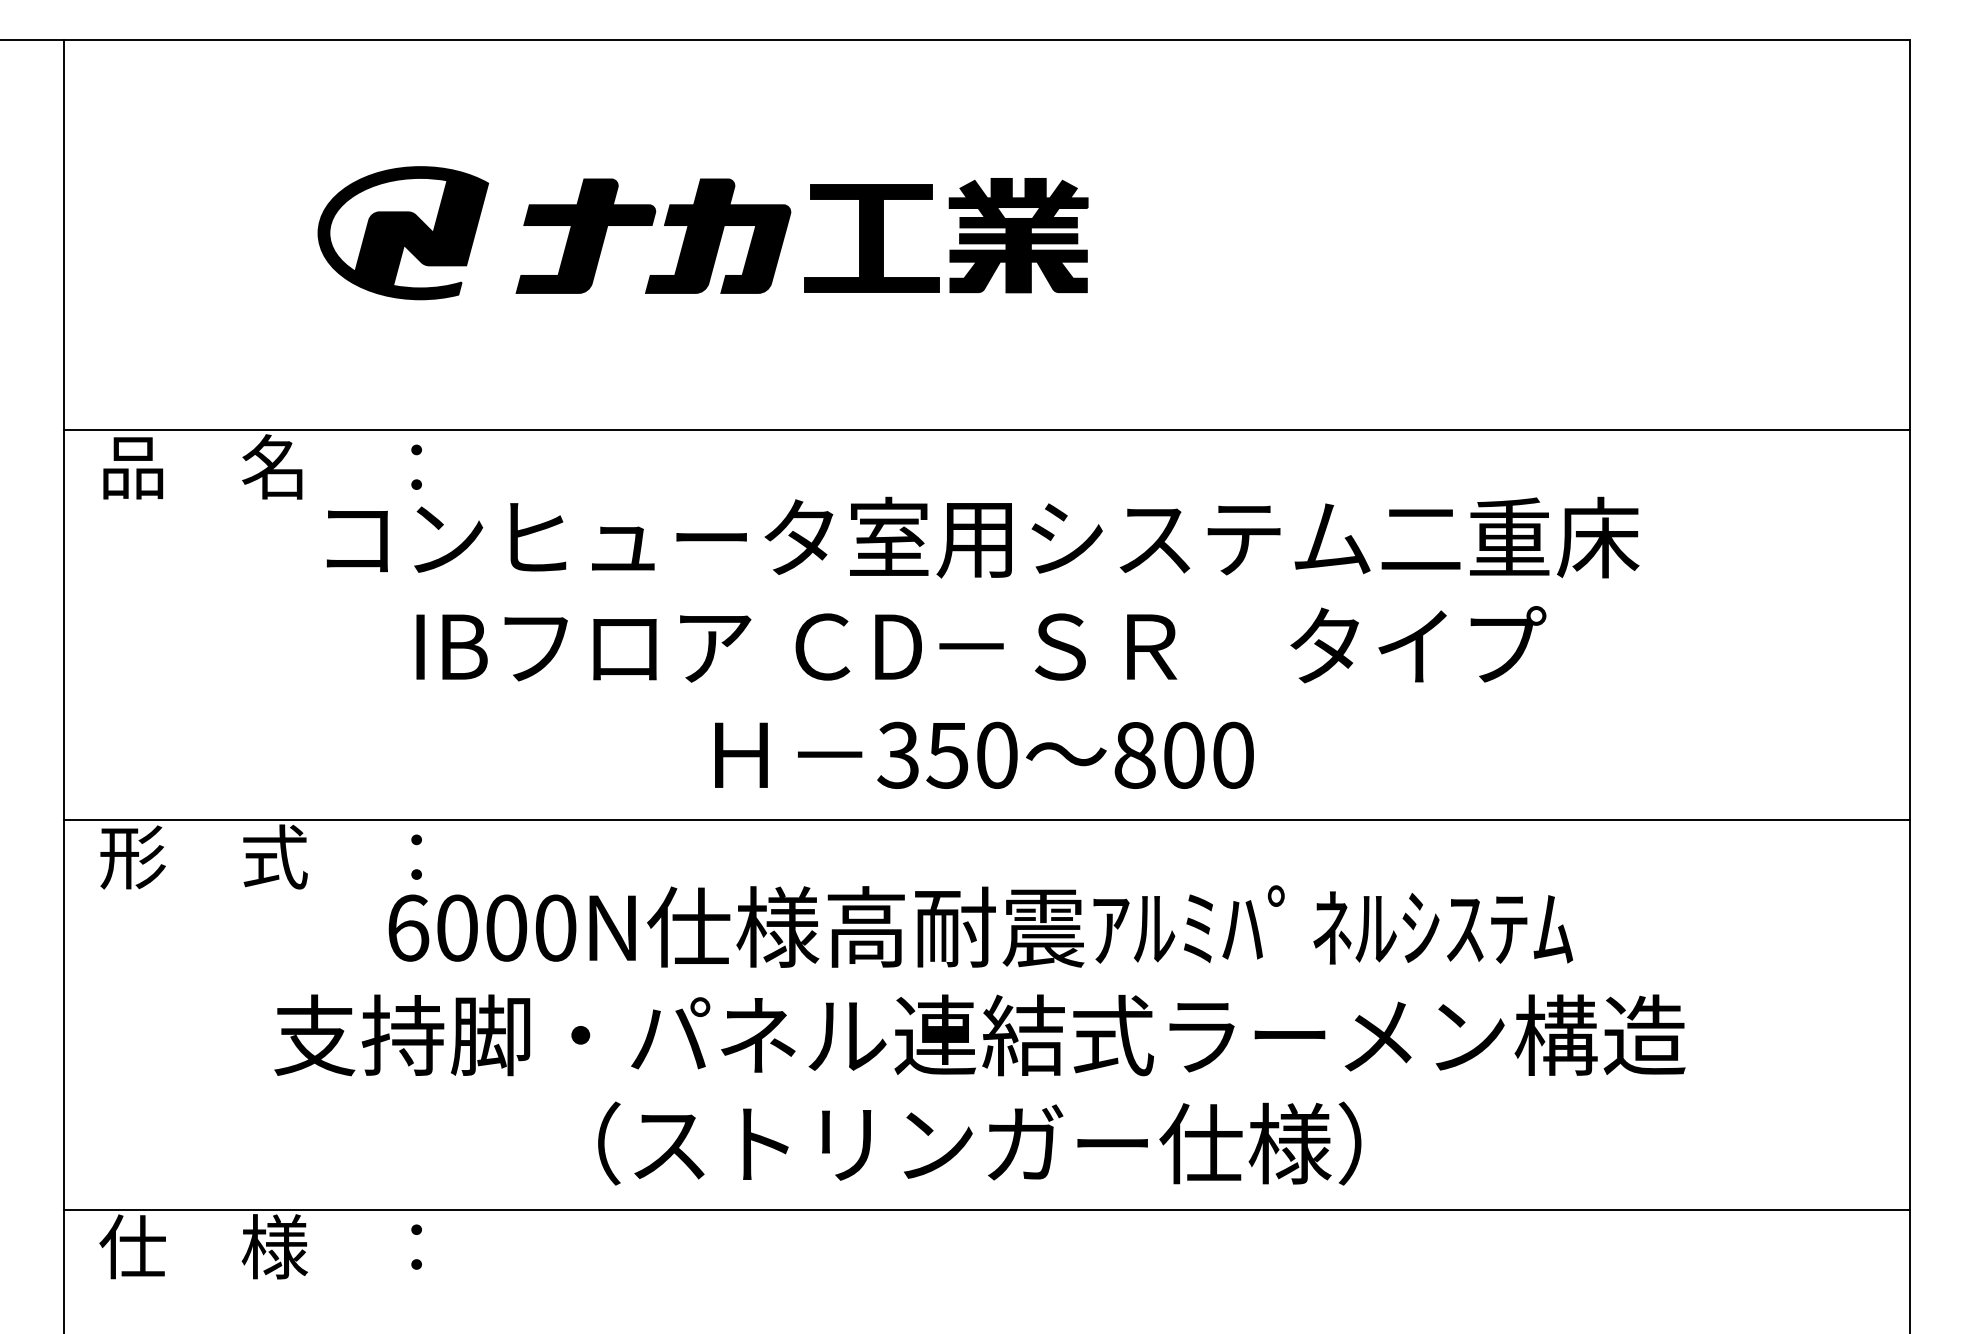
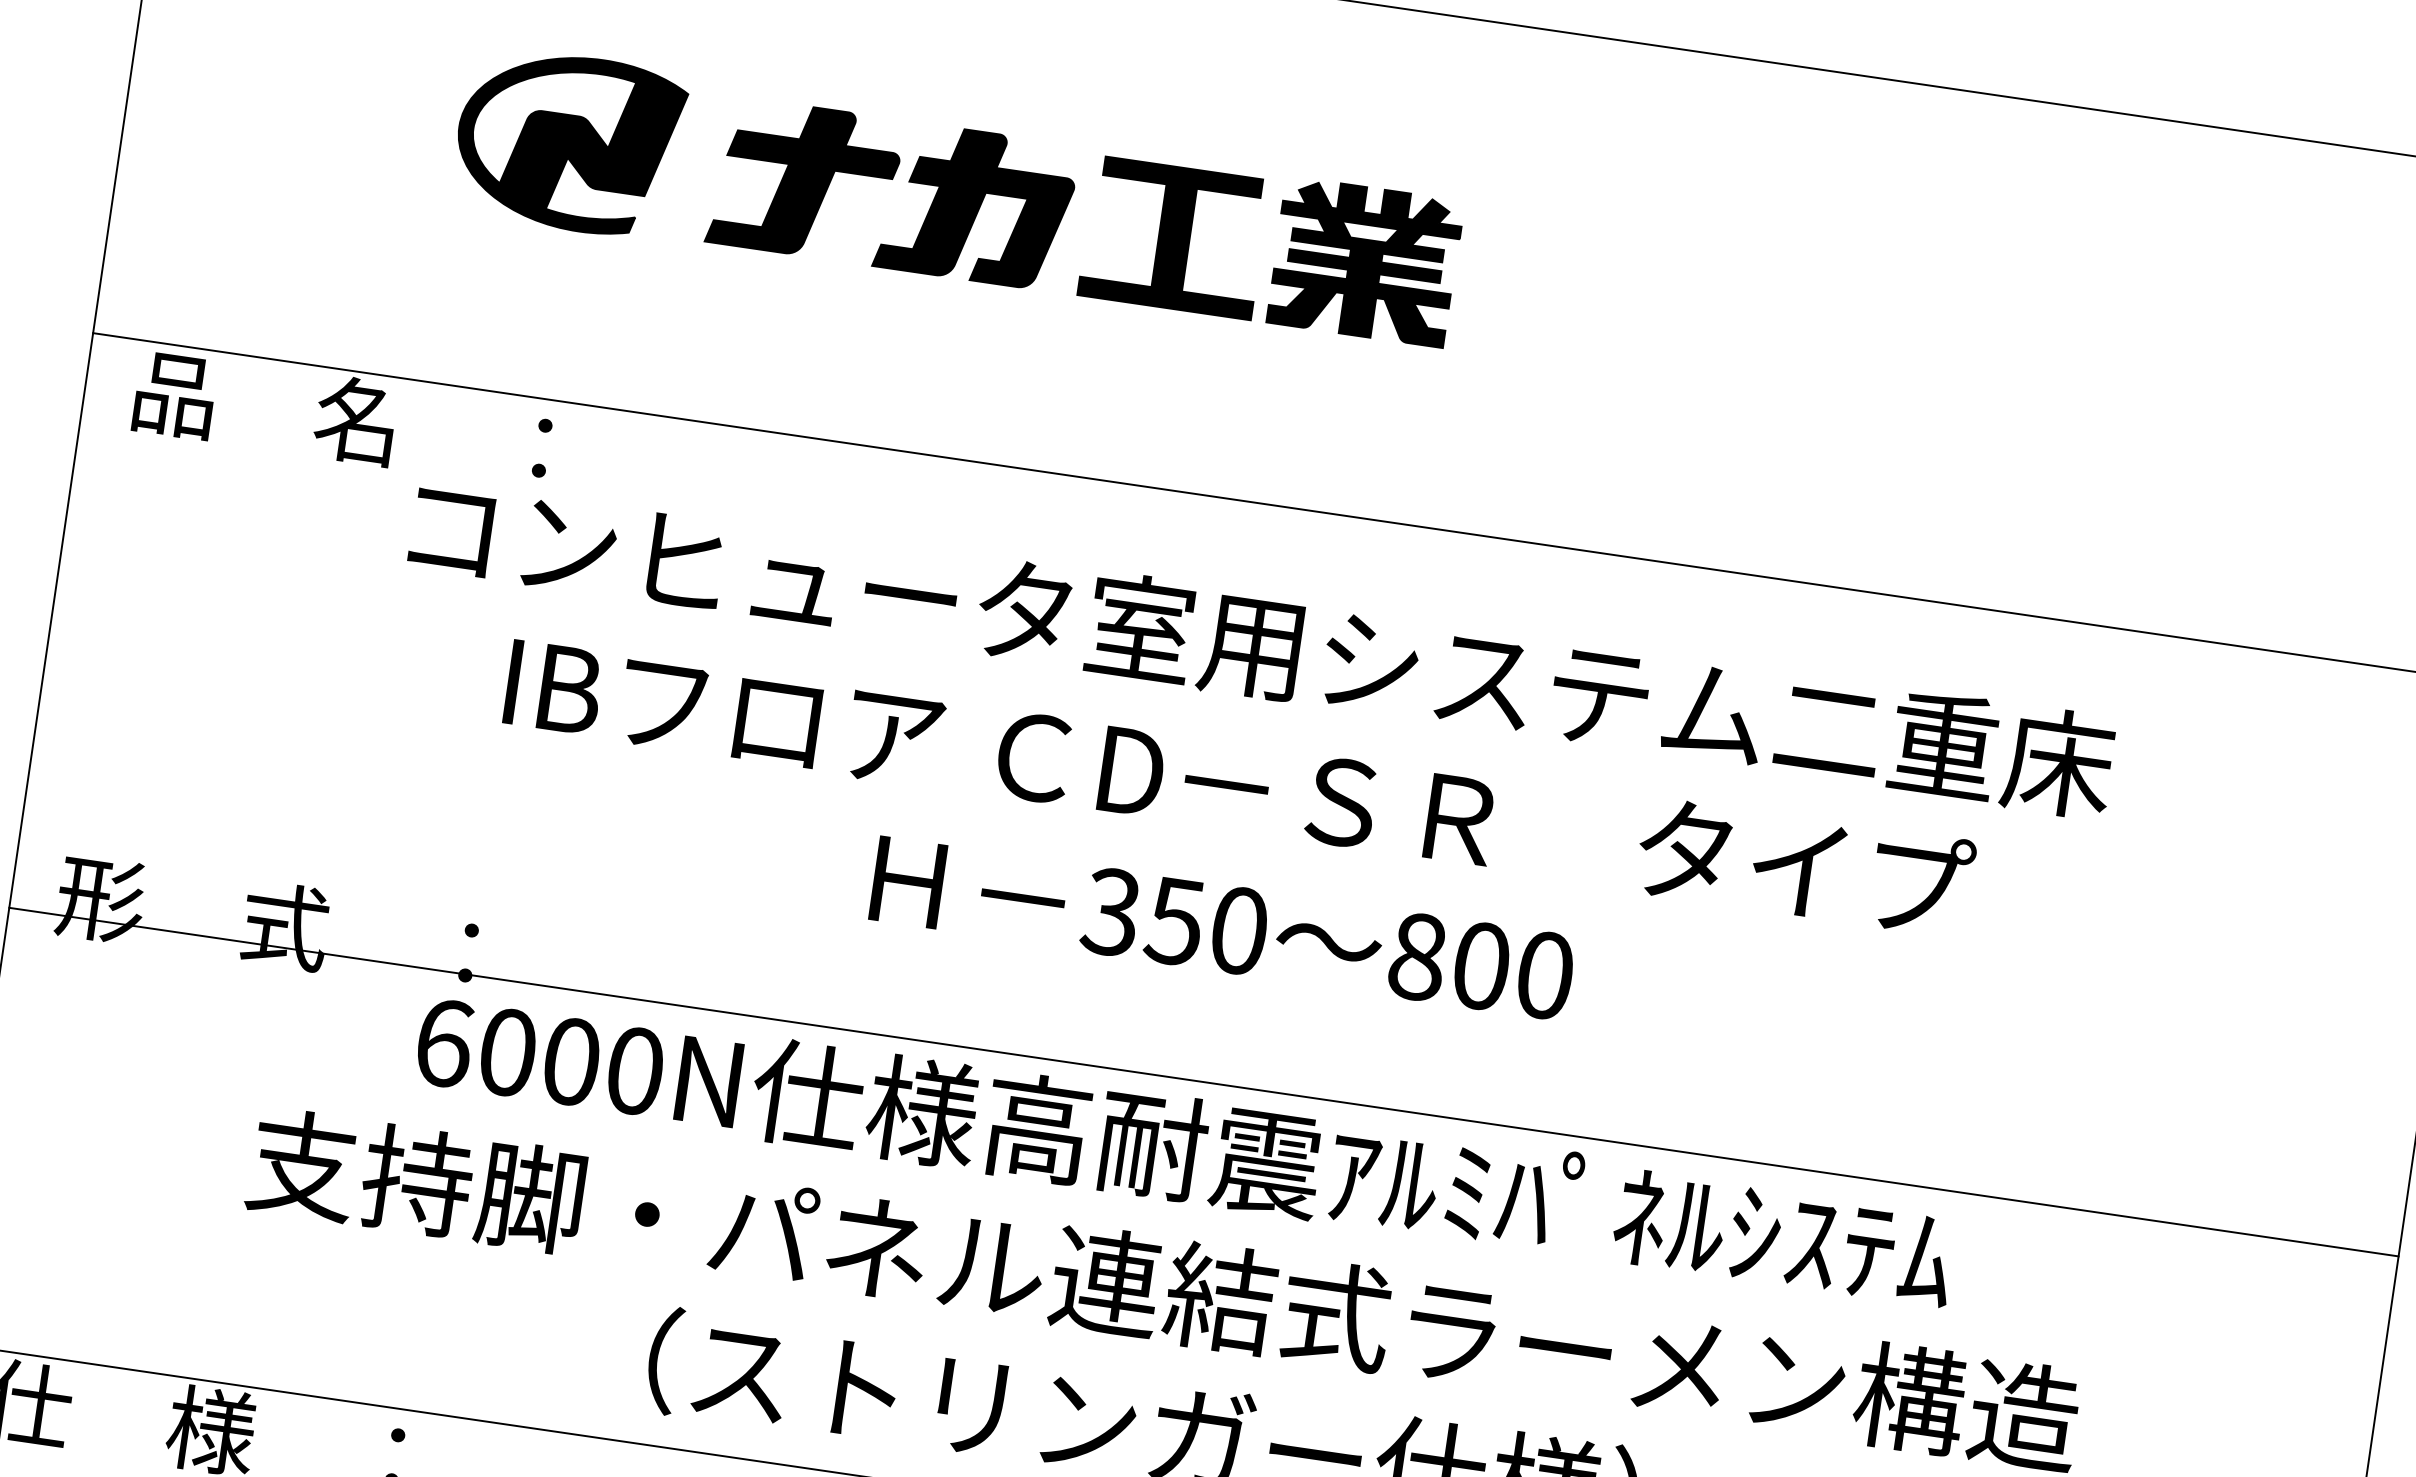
line: (986, 819) -> (1203, 1081), moved

